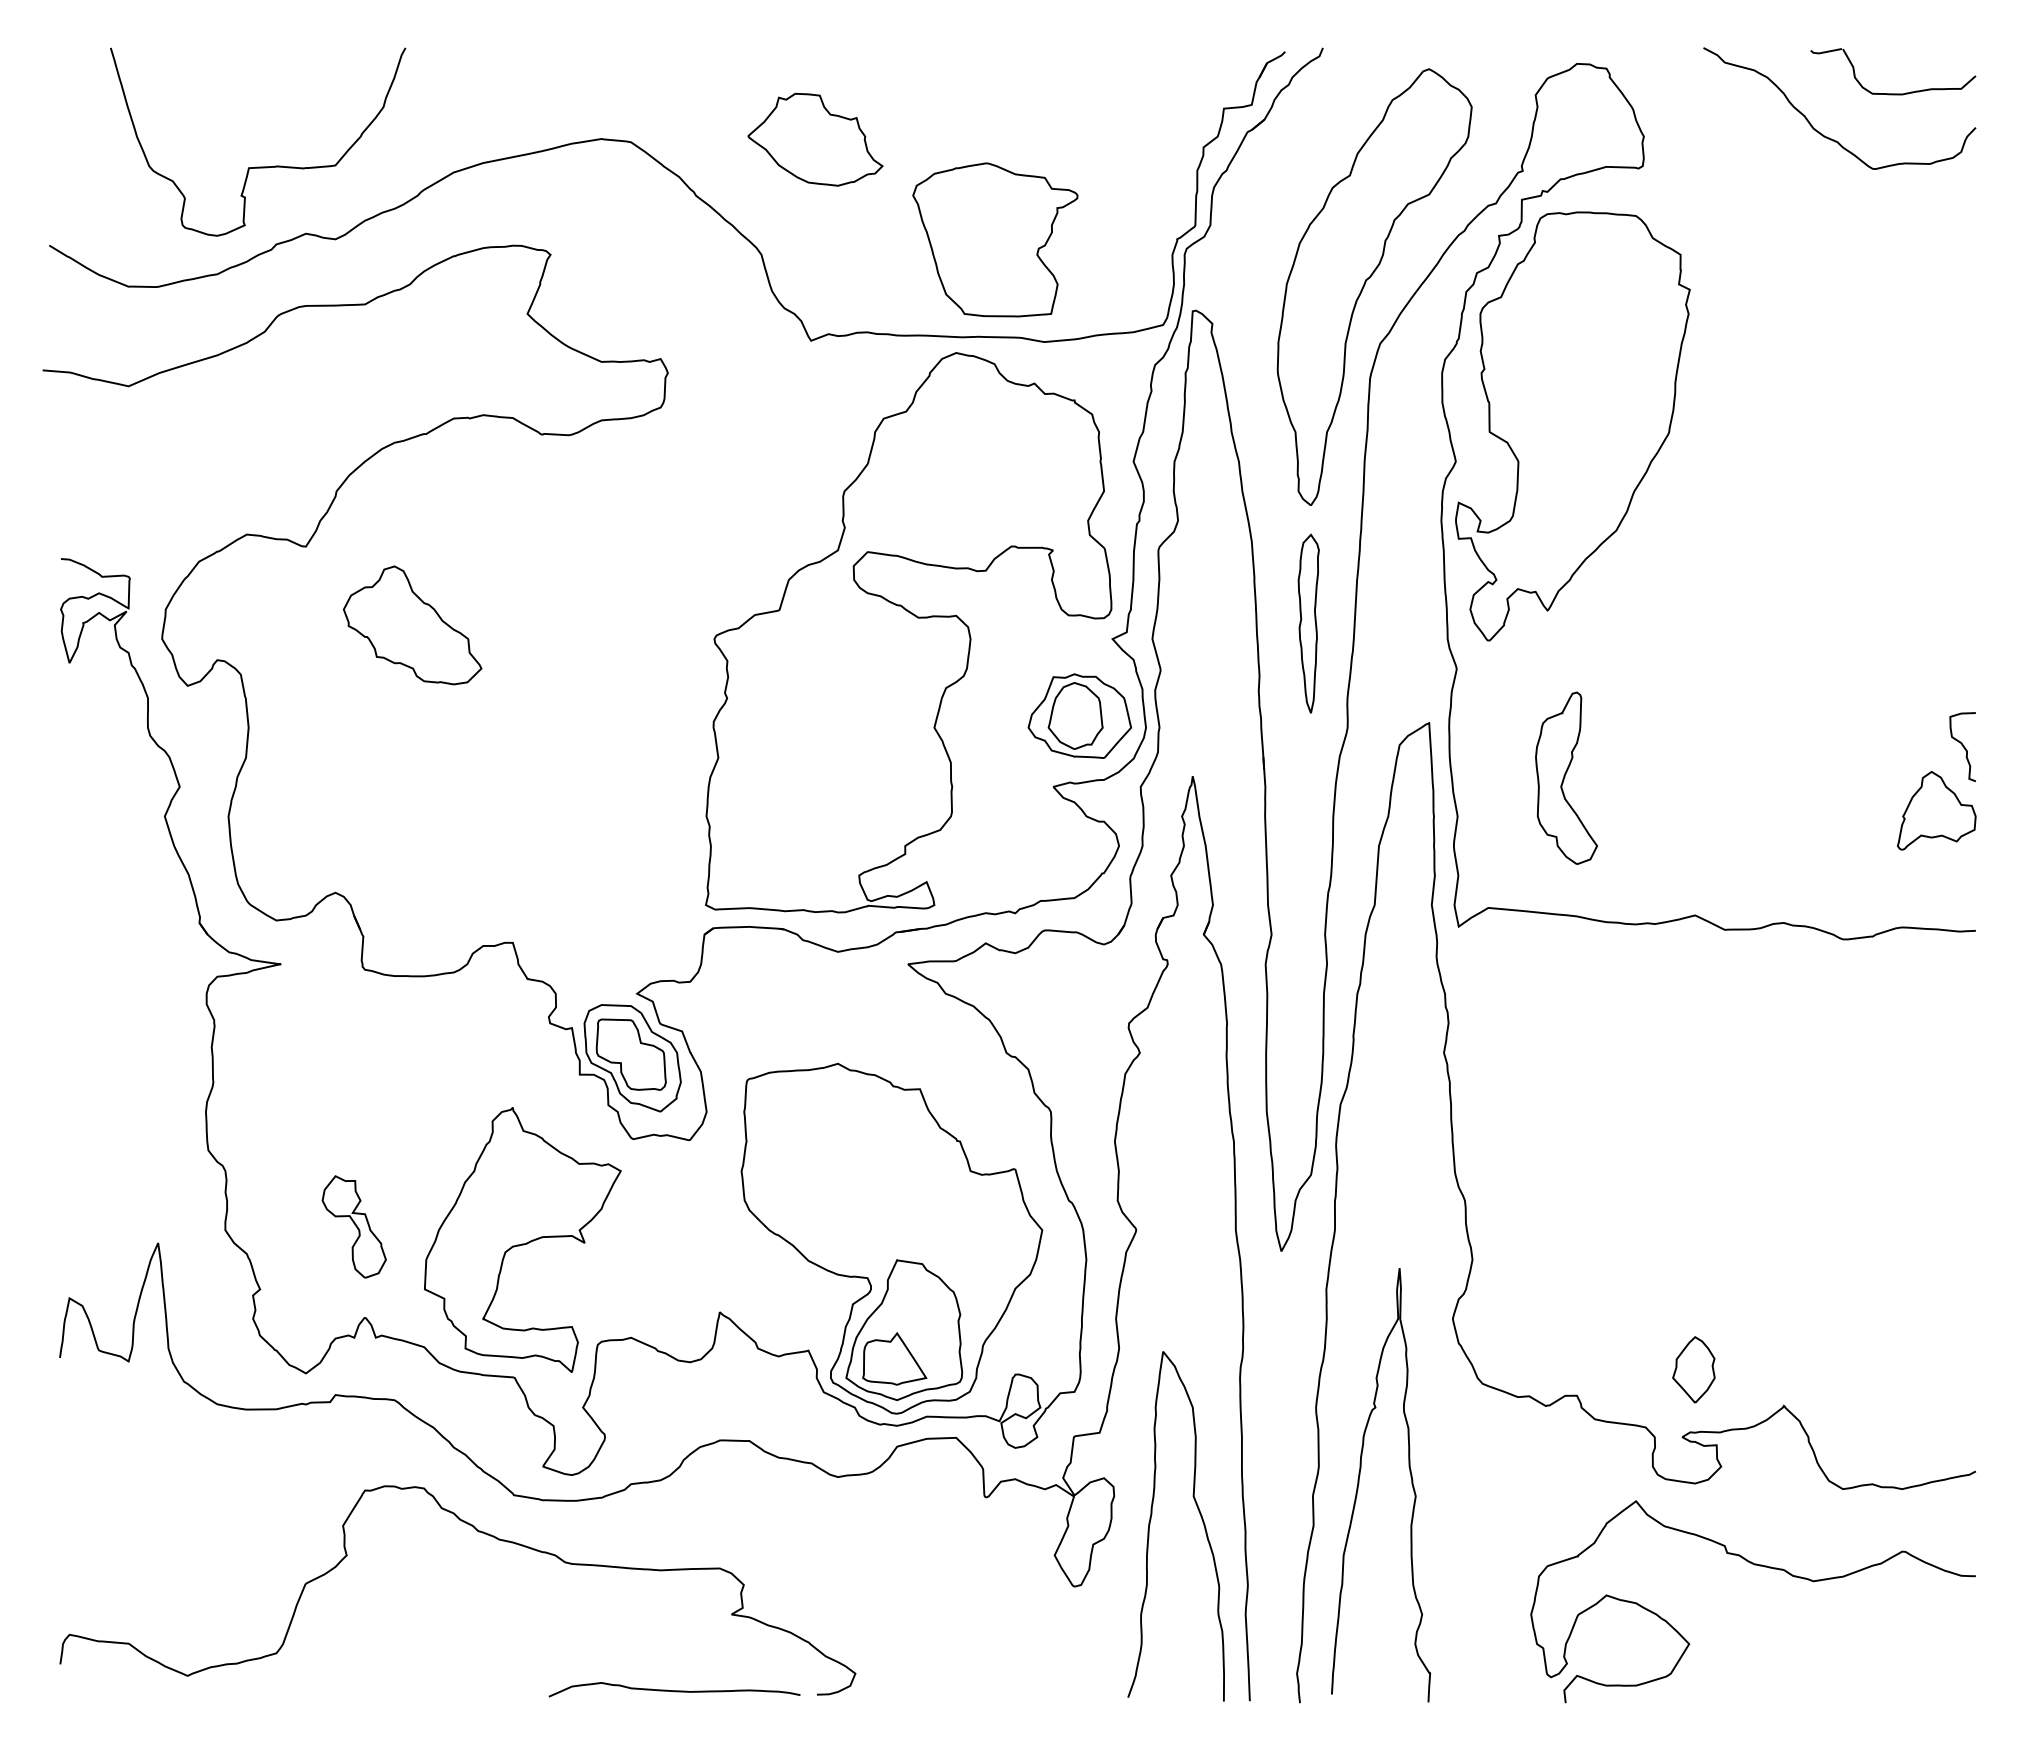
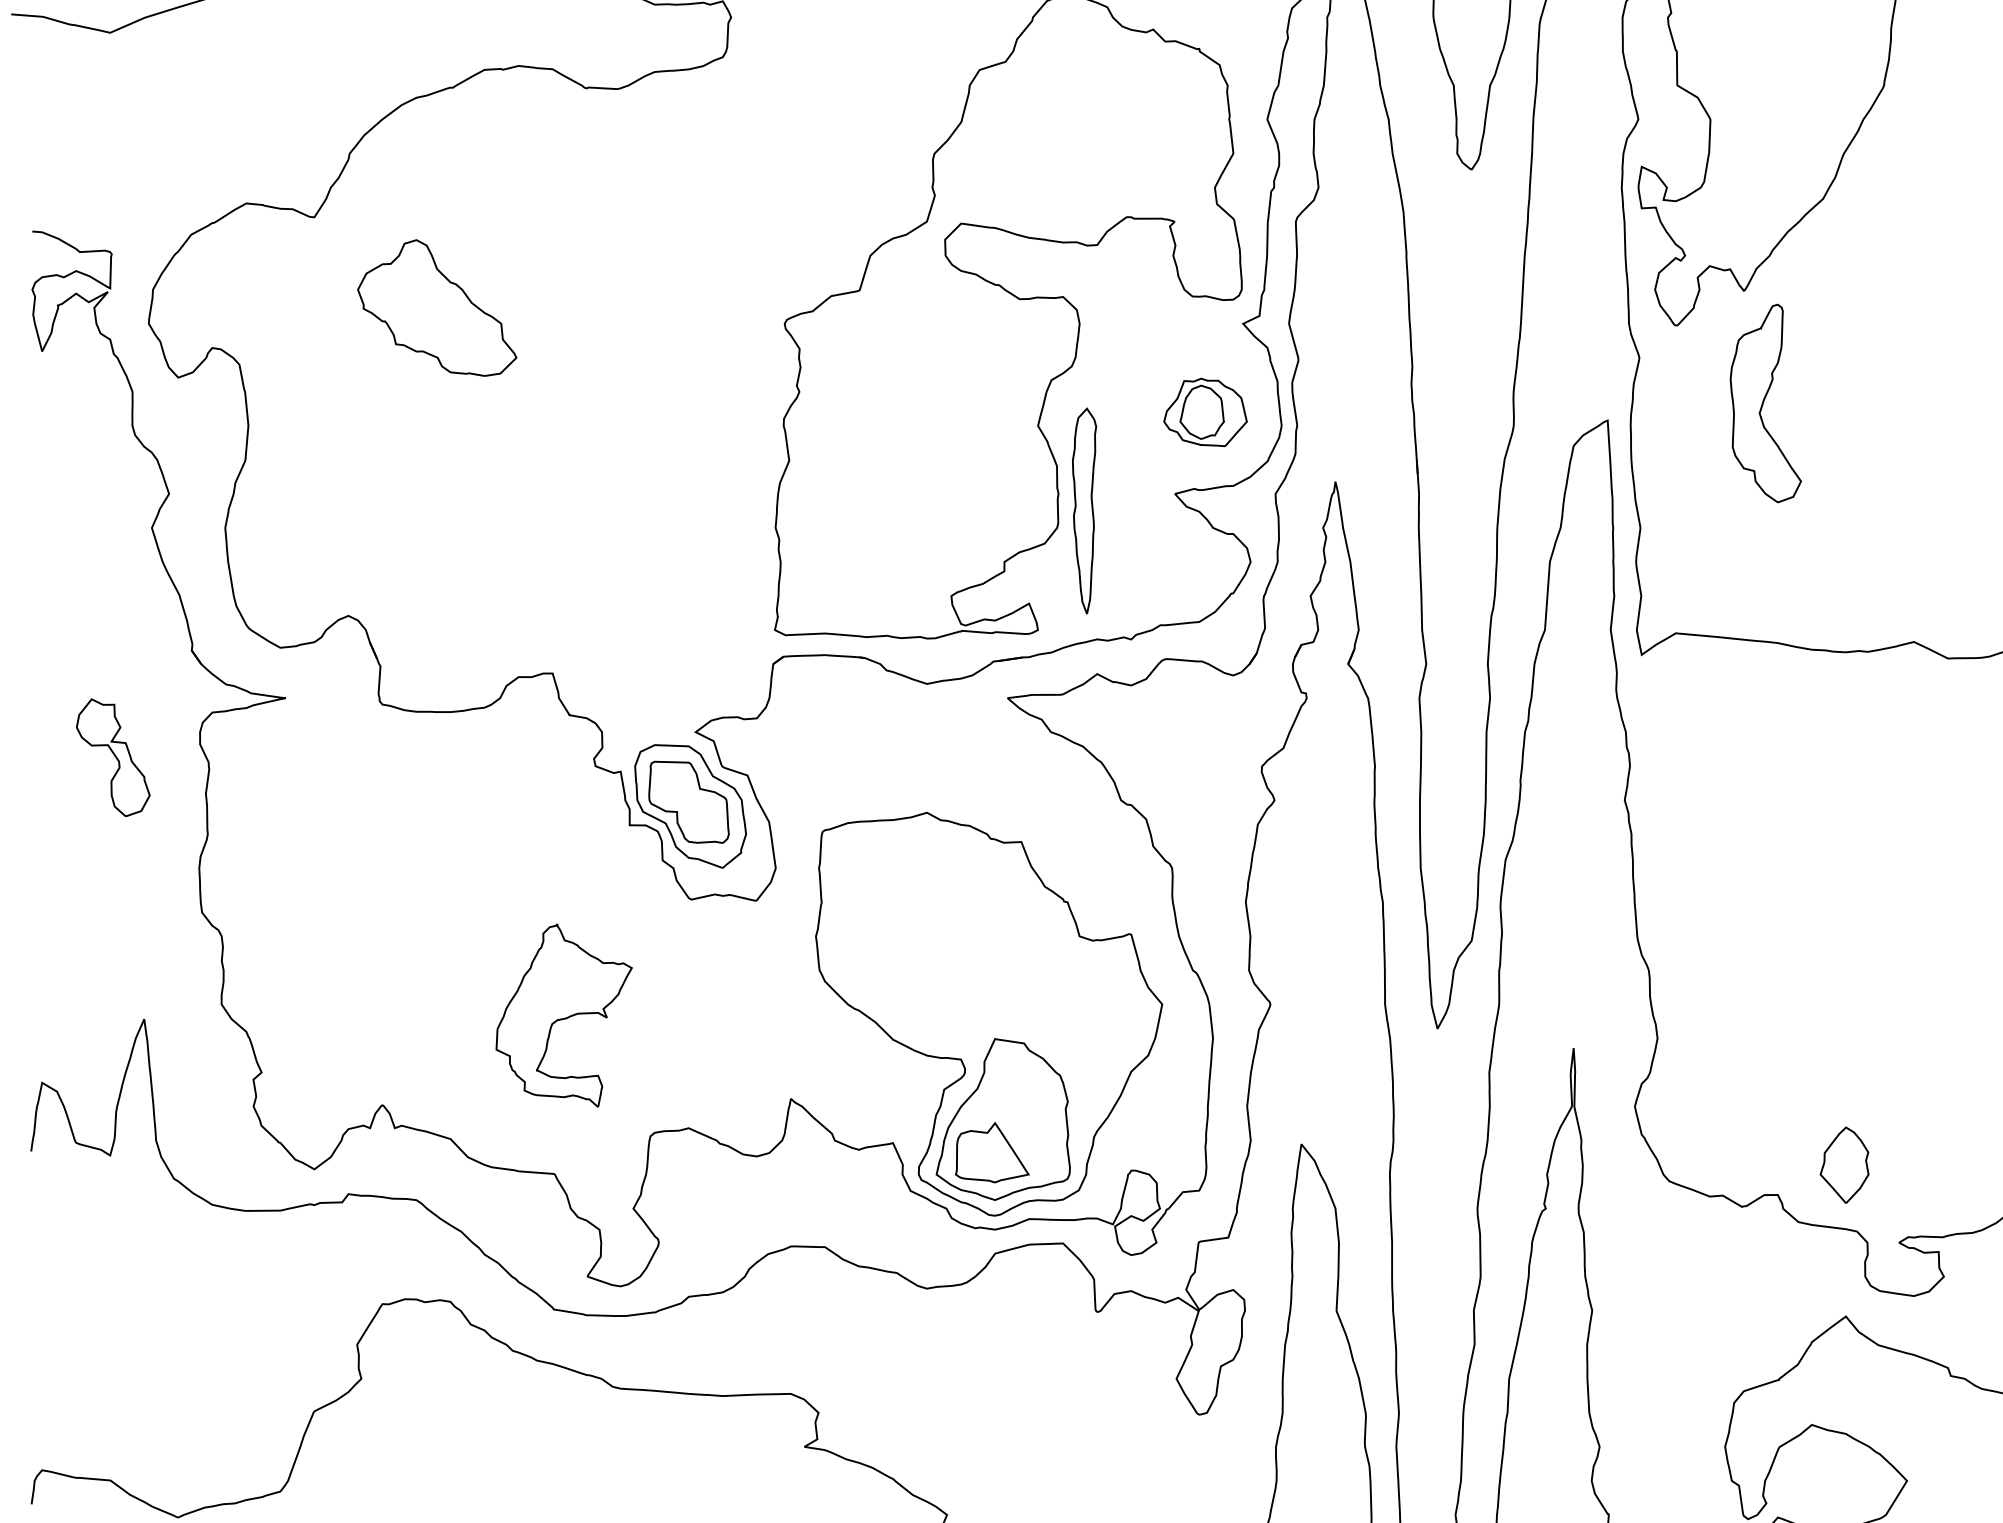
part: (1308, 623) -> (1084, 510), moved
part: (1079, 715) -> (1205, 411), size x0.7
part: (1566, 777) -> (1765, 402), moved
part: (353, 1226) -> (112, 757), moved
part: (522, 1239) -> (563, 1015), size x0.6
part: (1693, 1369) -> (1844, 1164), moved

